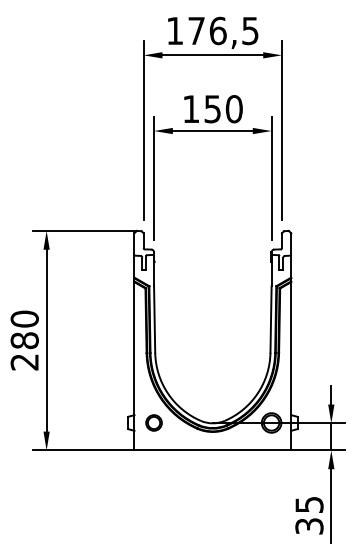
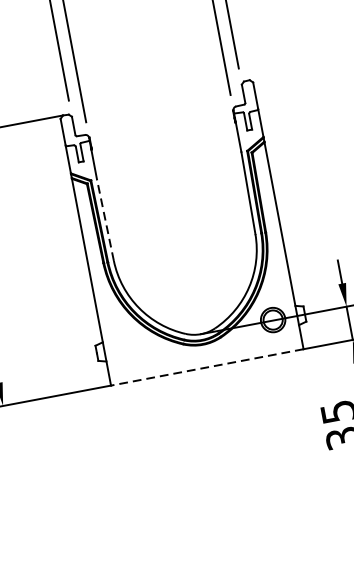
line: (154, 319) -> (105, 220), solid -> dashed
circle: (153, 422) -> (127, 346), removed
line: (212, 450) -> (206, 367), solid -> dashed

